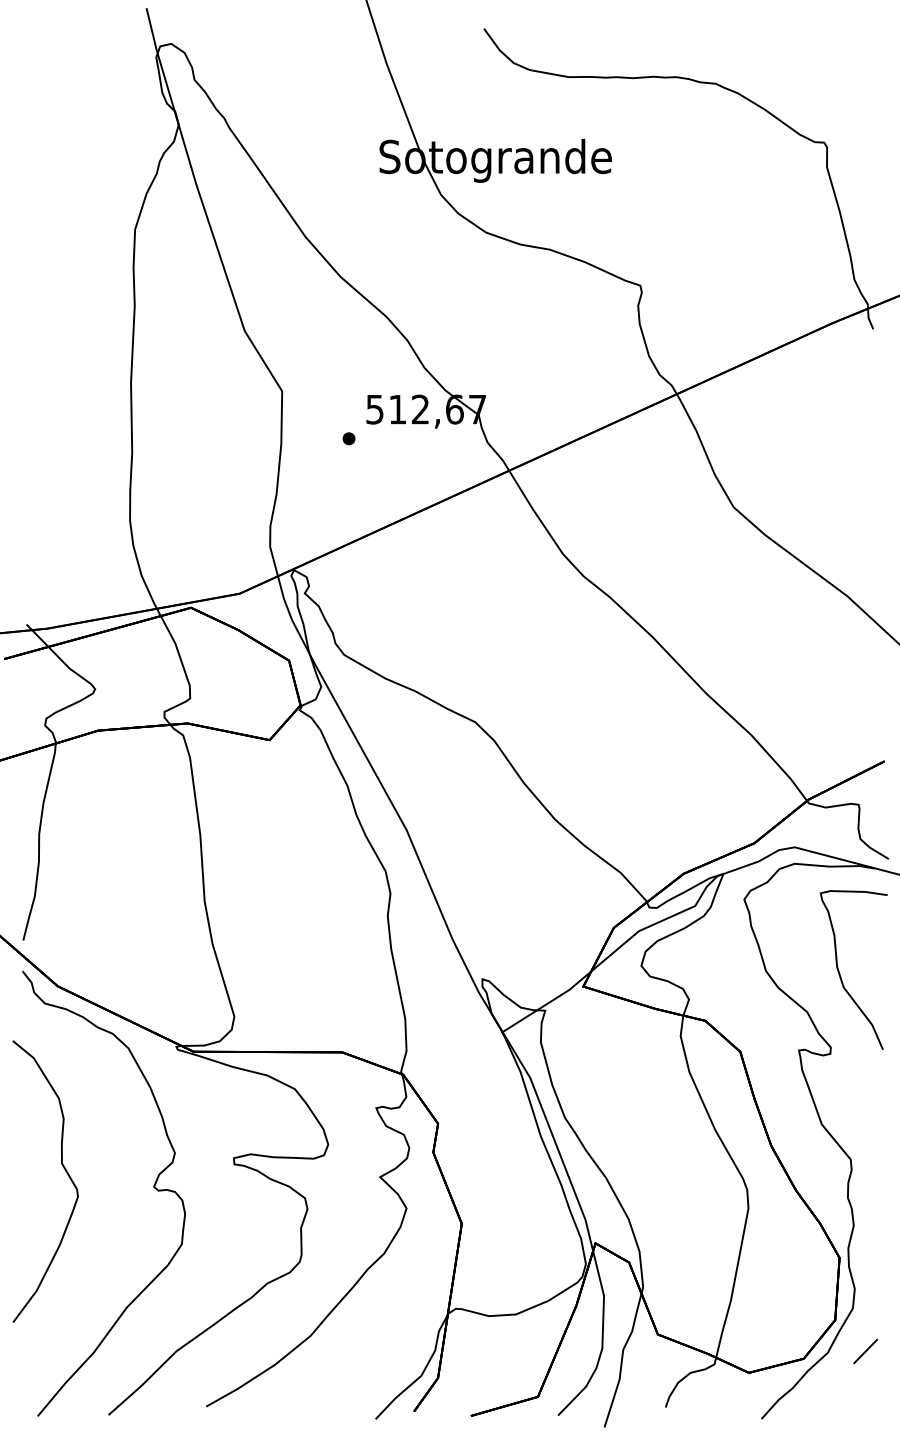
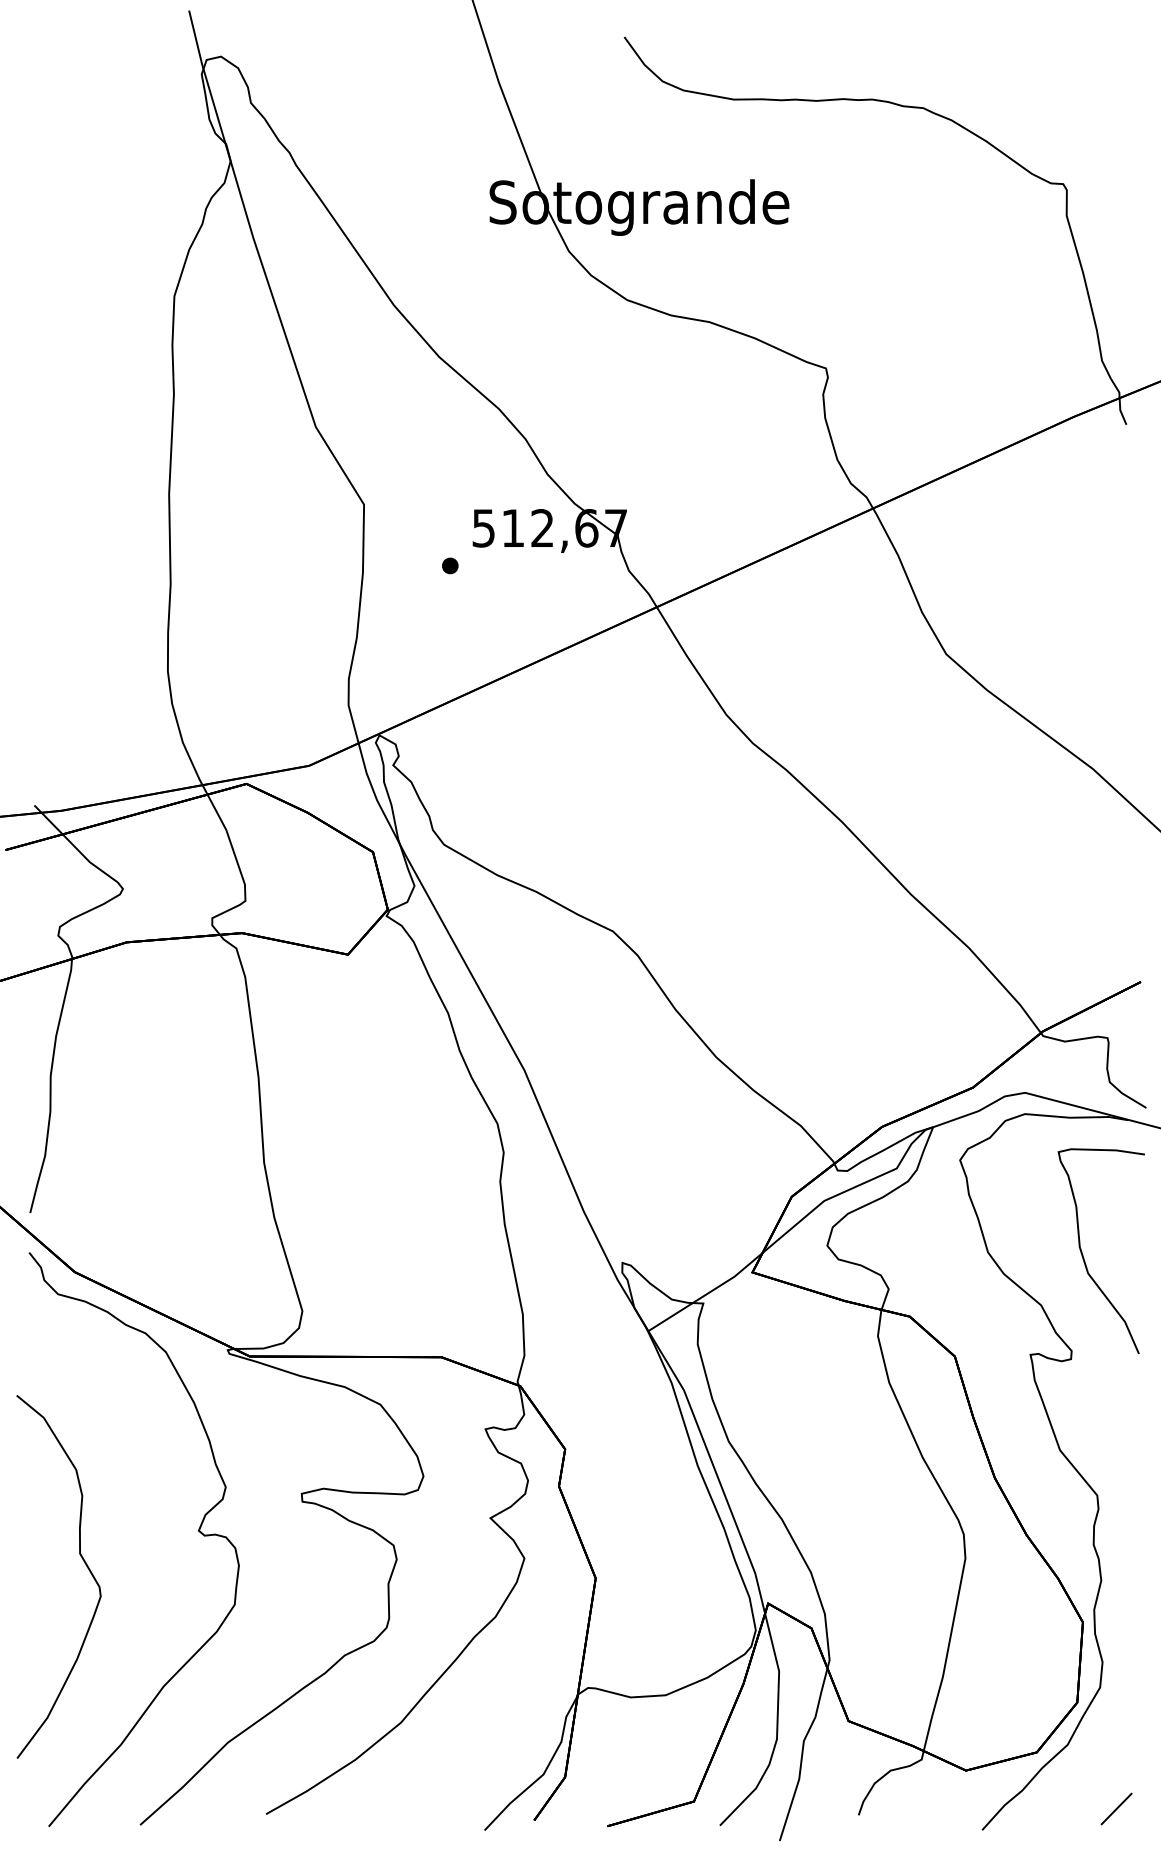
curve: (65, 1171) -> (84, 1563), moved
line: (865, 1351) -> (1116, 1808), moved

